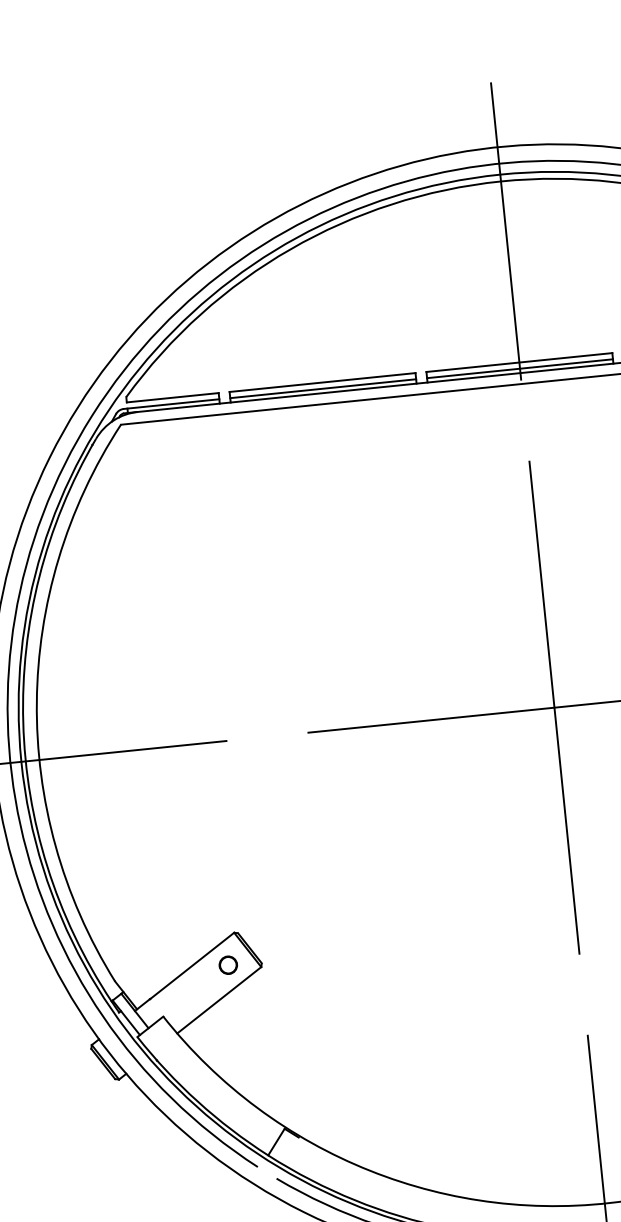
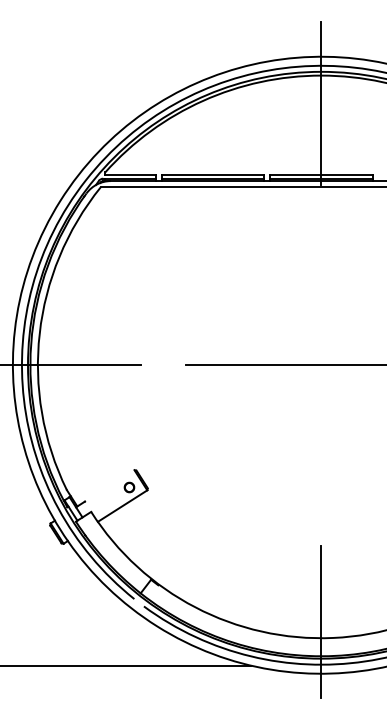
line: (554, 706) -> (321, 364), removed
line: (191, 965) -> (109, 485), removed

